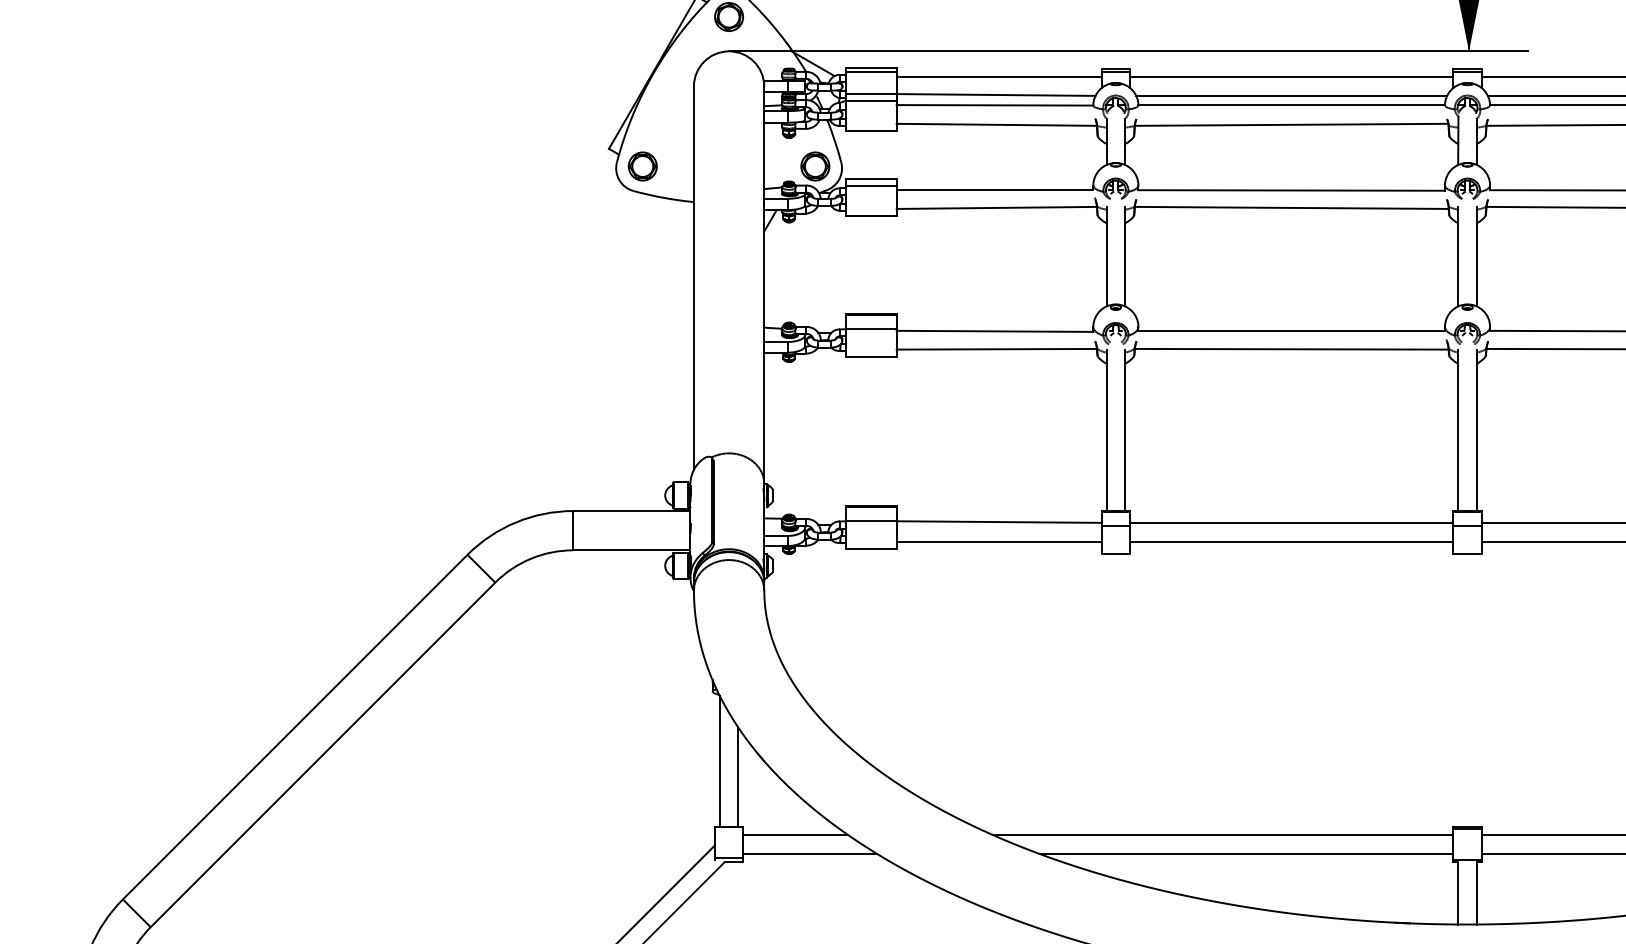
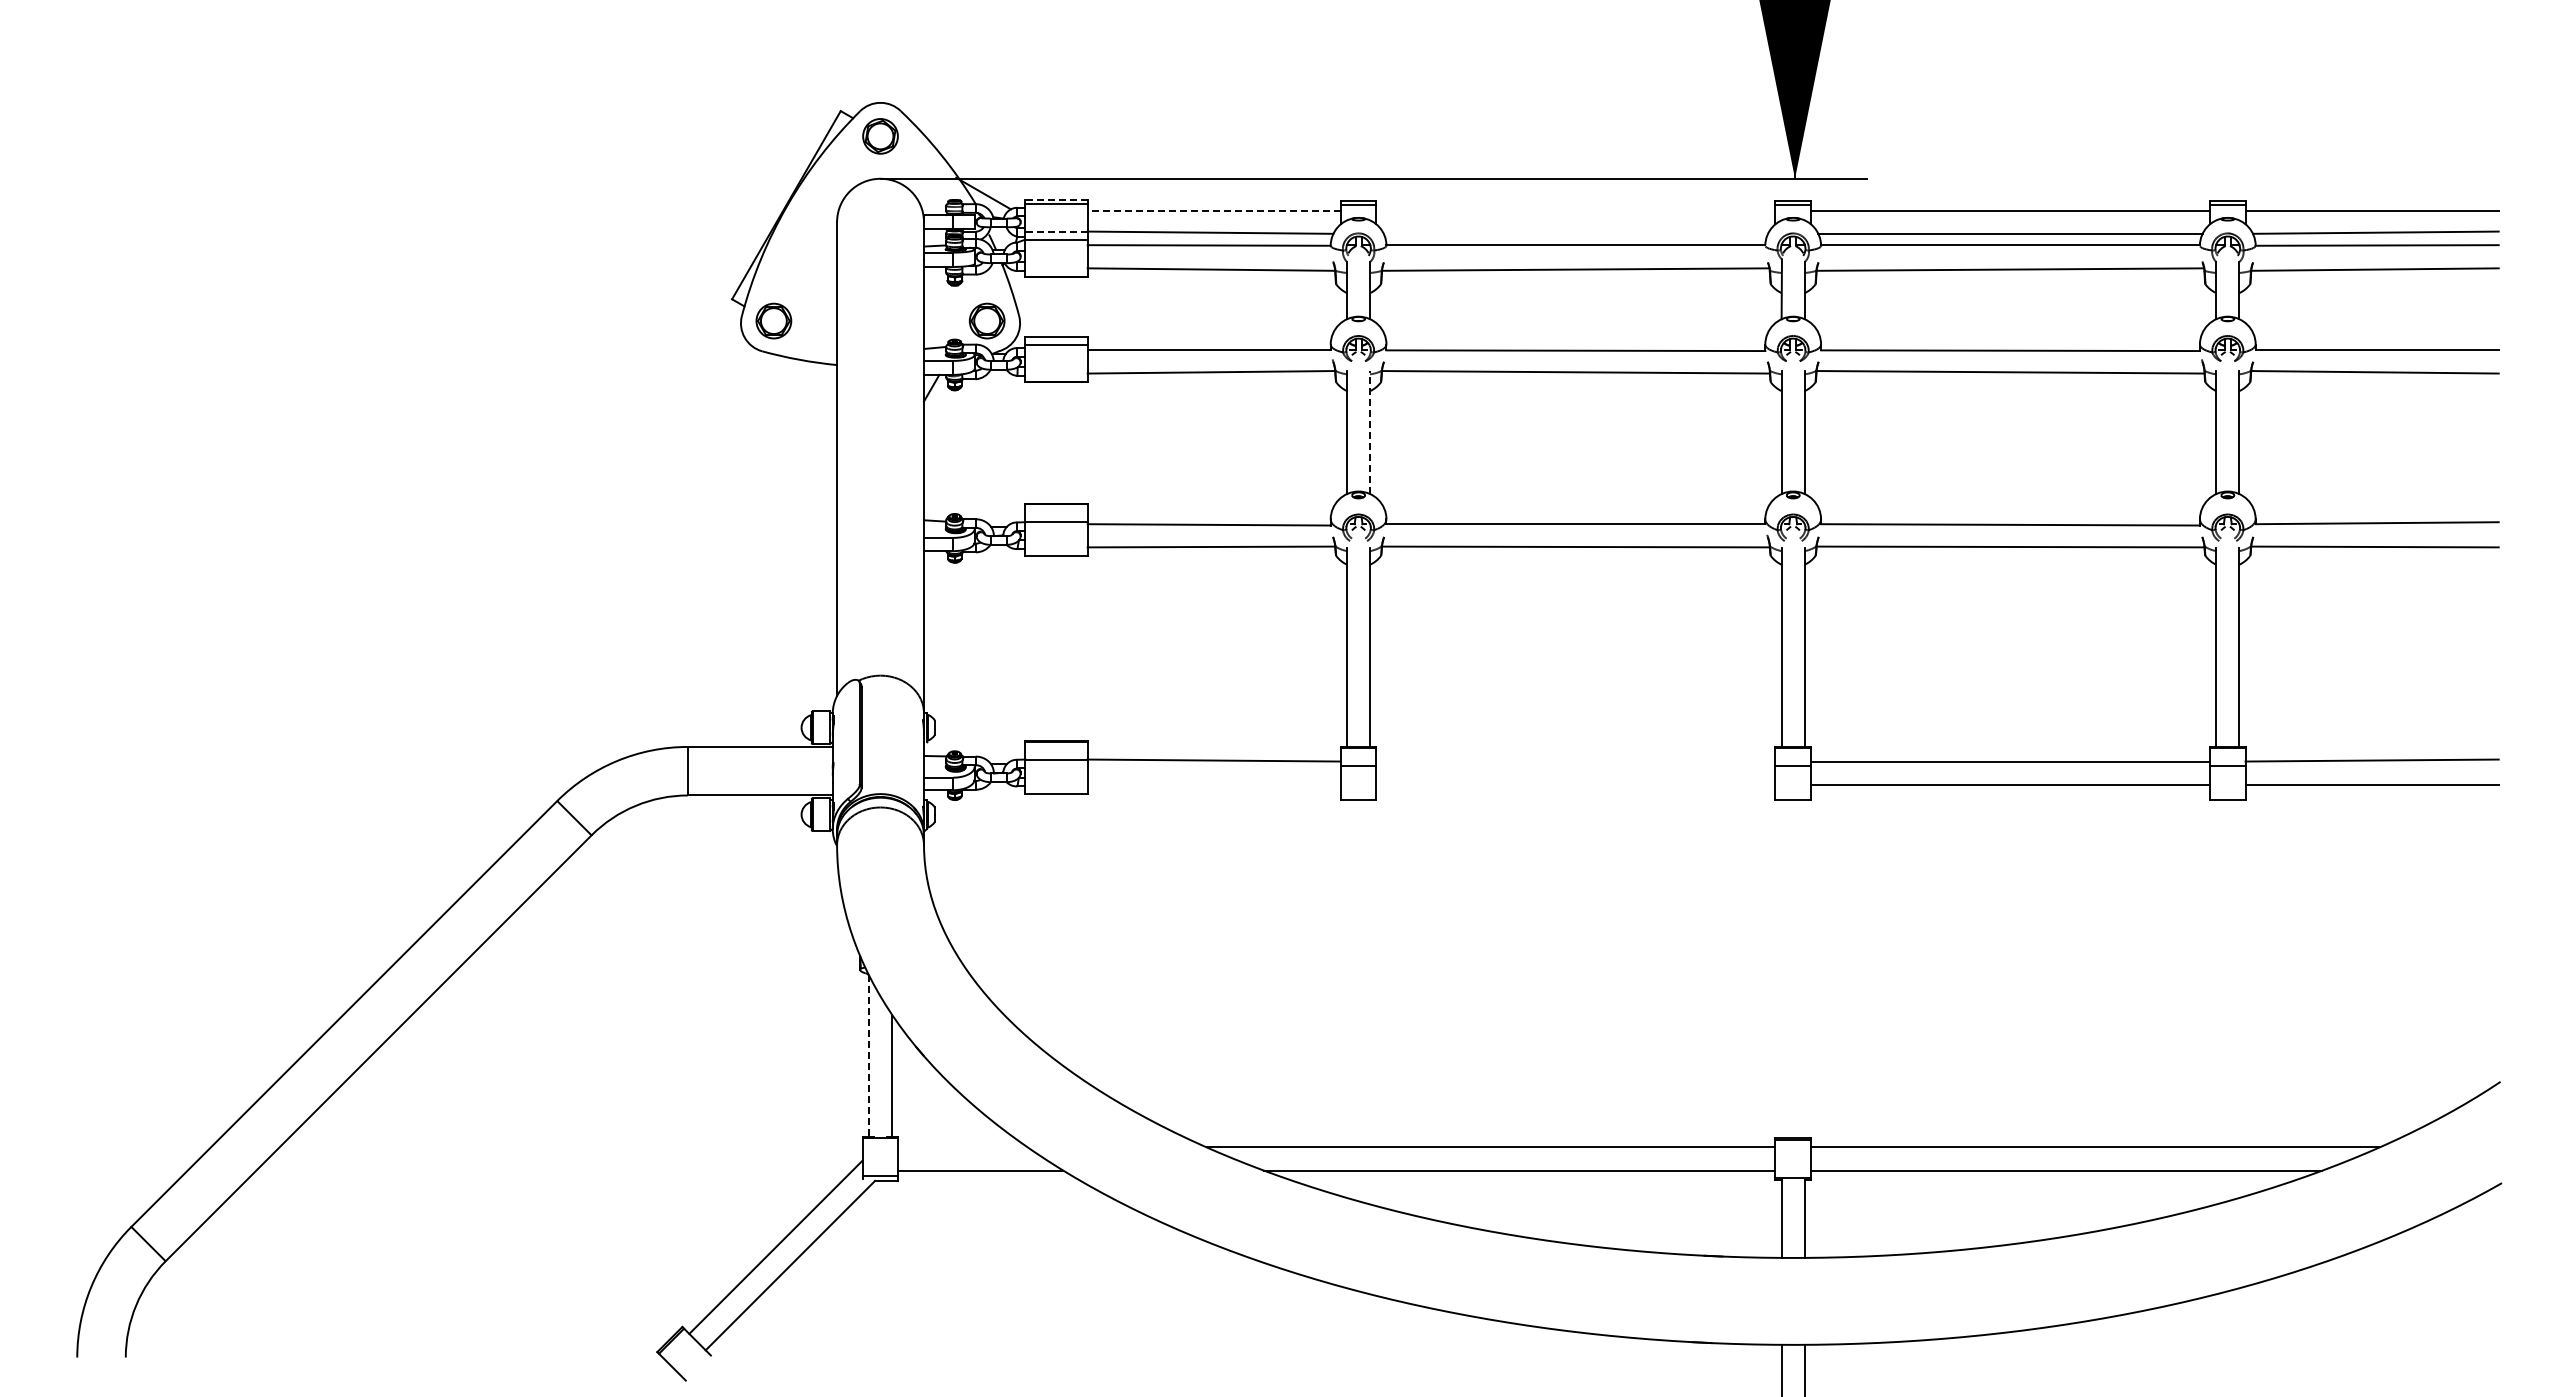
line: (871, 68) -> (1056, 199), solid -> dashed
line: (999, 77) -> (1214, 210), solid -> dashed
line: (1291, 77) -> (1575, 210), removed
line: (871, 94) -> (1056, 231), solid -> dashed
line: (1291, 95) -> (1575, 233), removed
line: (1125, 256) -> (1370, 432), solid -> dashed
line: (1291, 522) -> (1575, 761), removed
line: (998, 541) -> (1213, 784), removed
line: (1291, 541) -> (1575, 784), removed
line: (719, 761) -> (868, 1056), solid -> dashed
line: (795, 835) -> (962, 1147), removed

